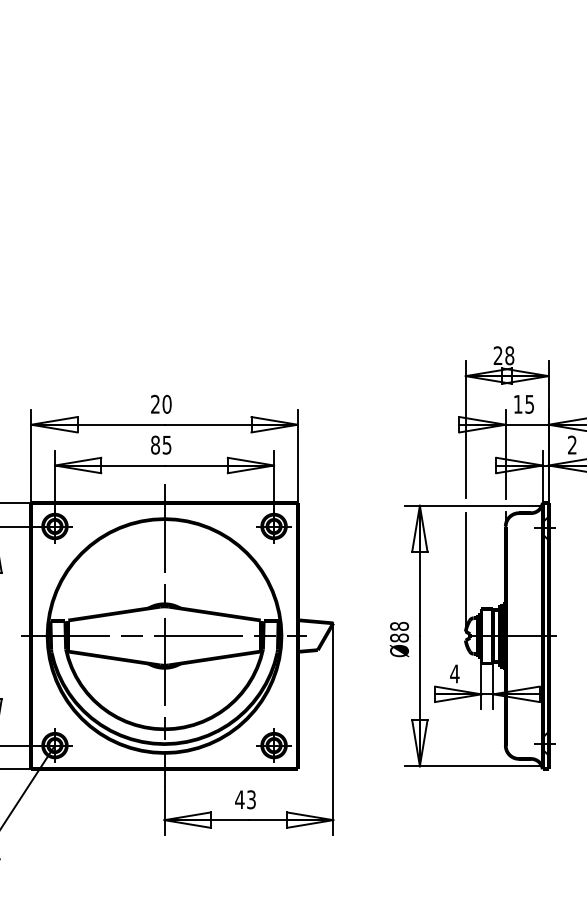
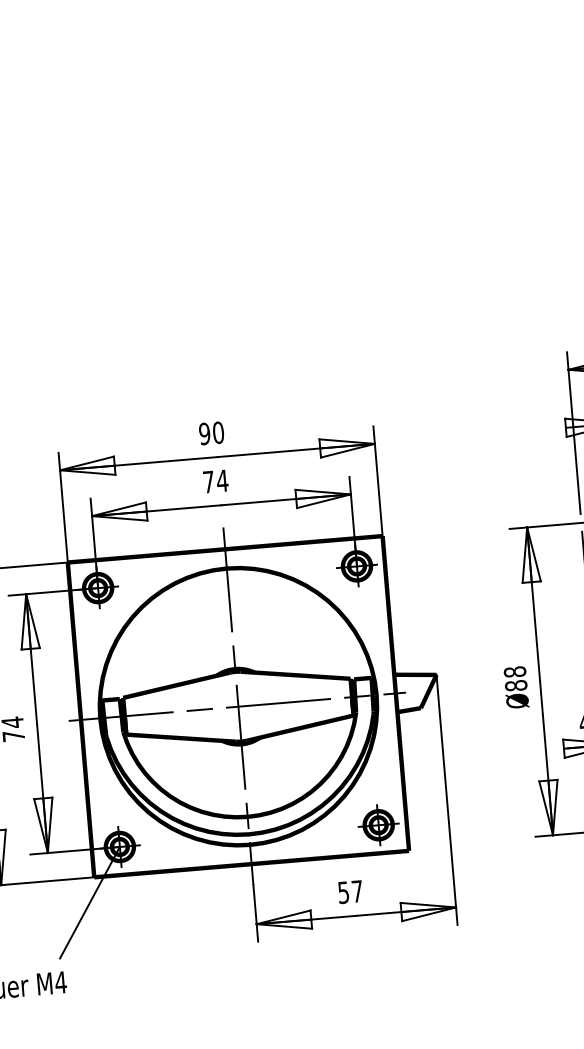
text: (155, 404) -> (204, 434), 20 -> 90
text: (161, 444) -> (215, 480), 85 -> 74
text: (245, 799) -> (350, 891), 43 -> 57

